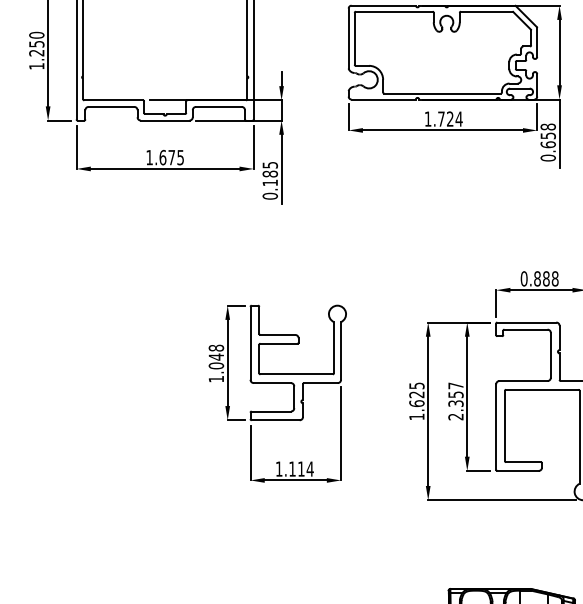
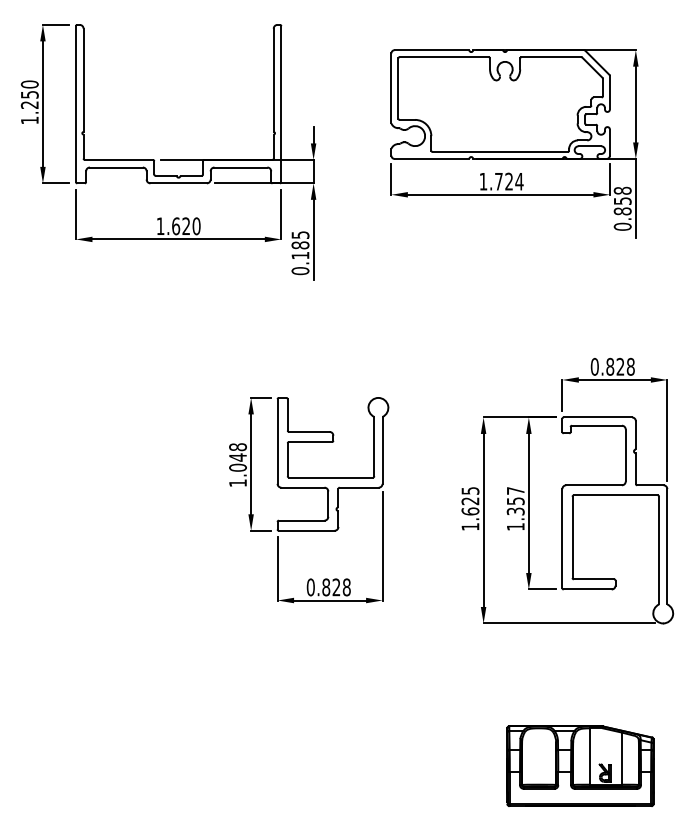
text: (548, 144) -> (622, 211), 0.658 -> 0.858
text: (176, 157) -> (191, 226), 1.675 -> 1.620
text: (546, 278) -> (620, 366), 0.888 -> 0.828
text: (455, 416) -> (515, 526), 2.357 -> 1.357
text: (294, 469) -> (328, 587), 1.114 -> 0.828

